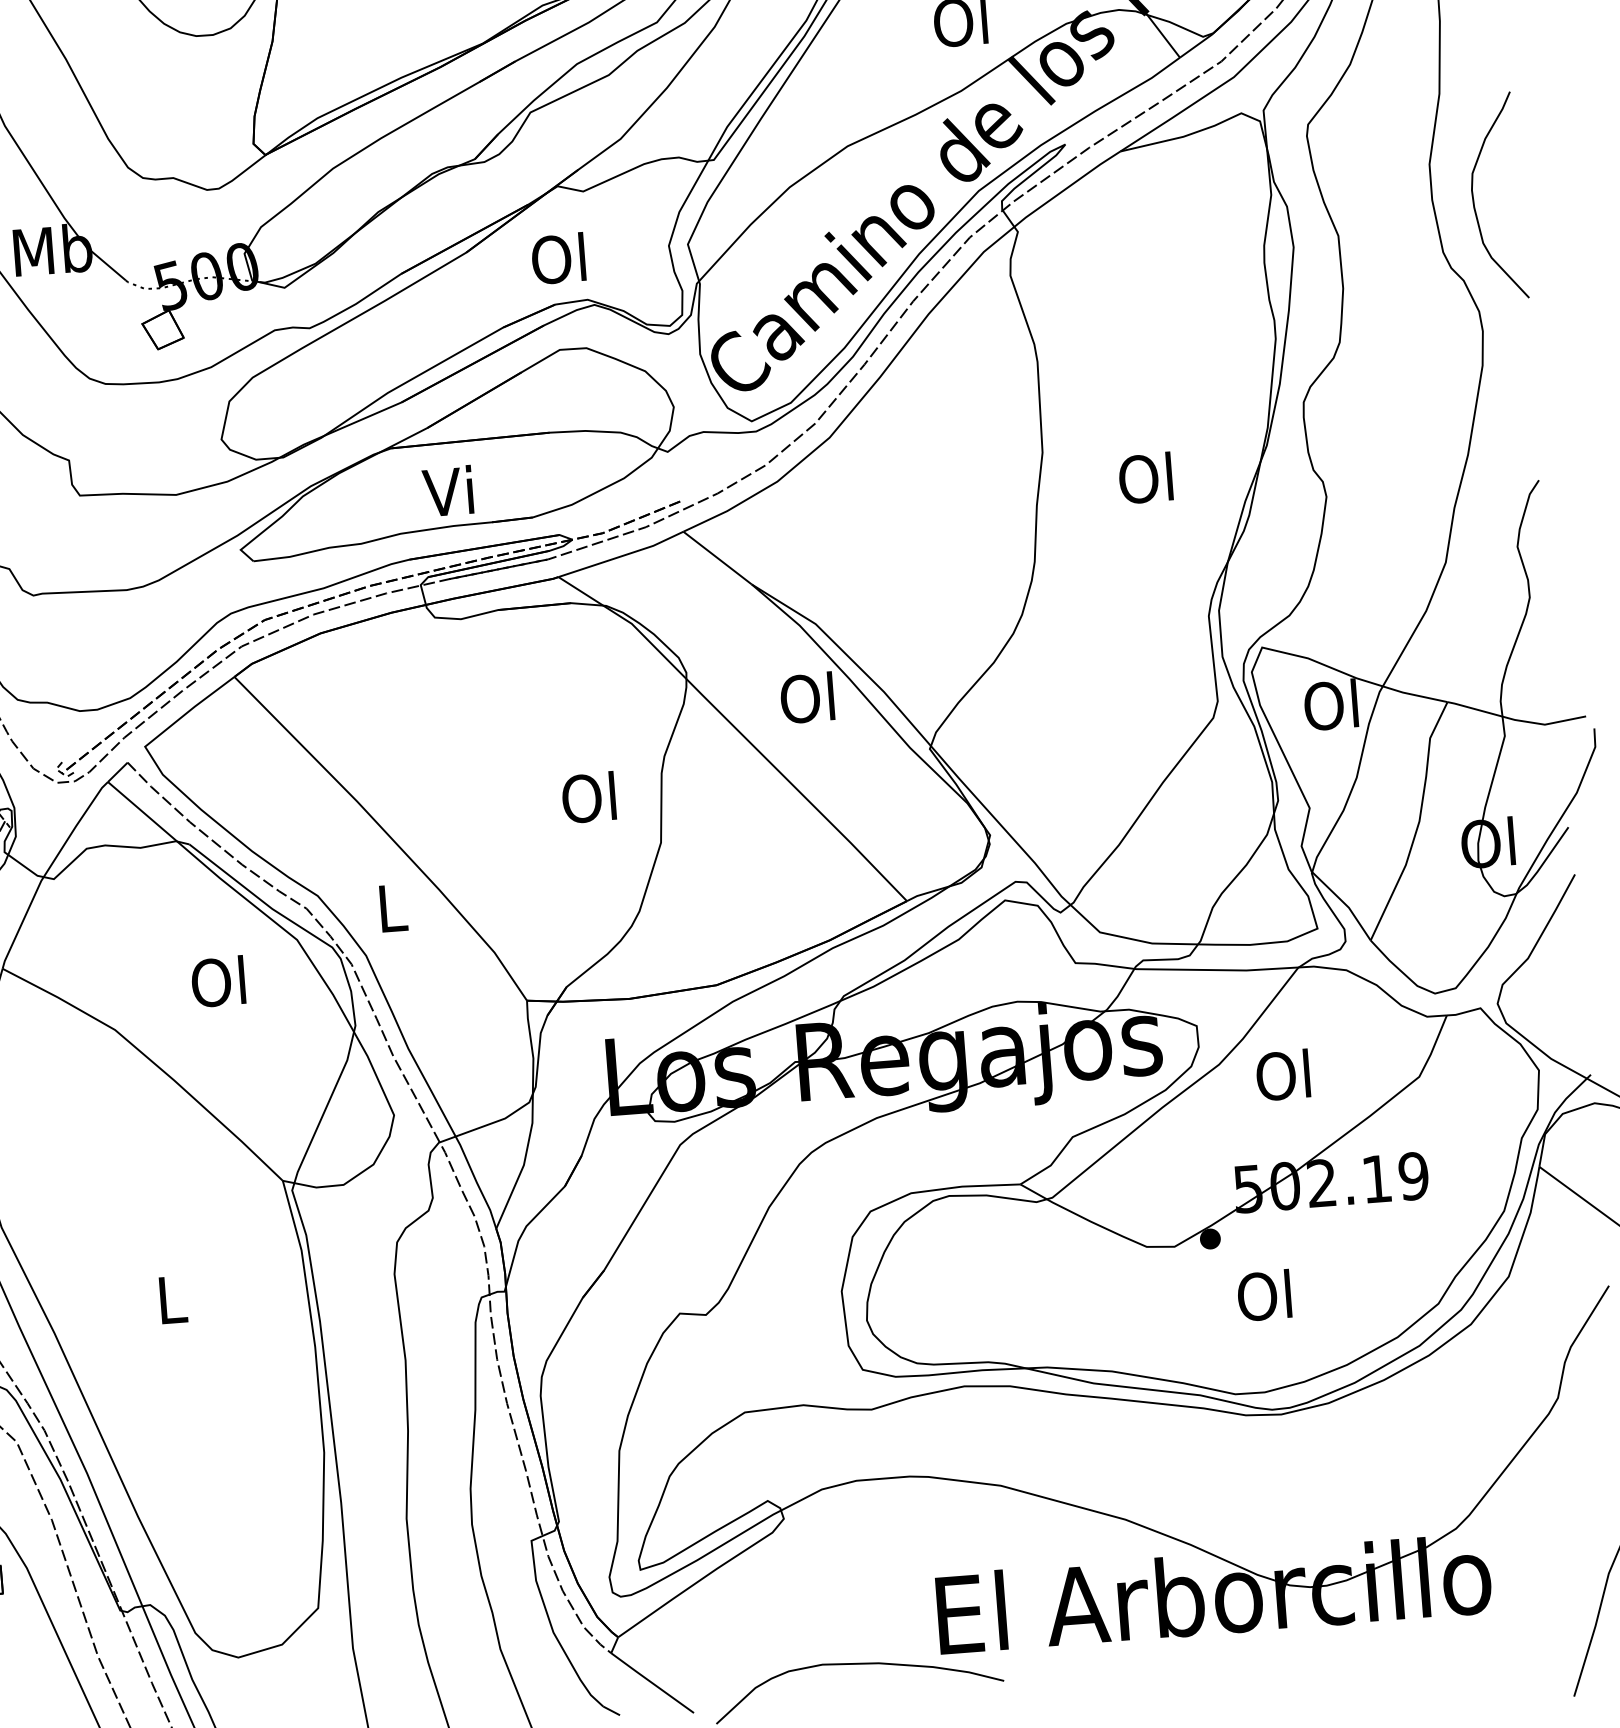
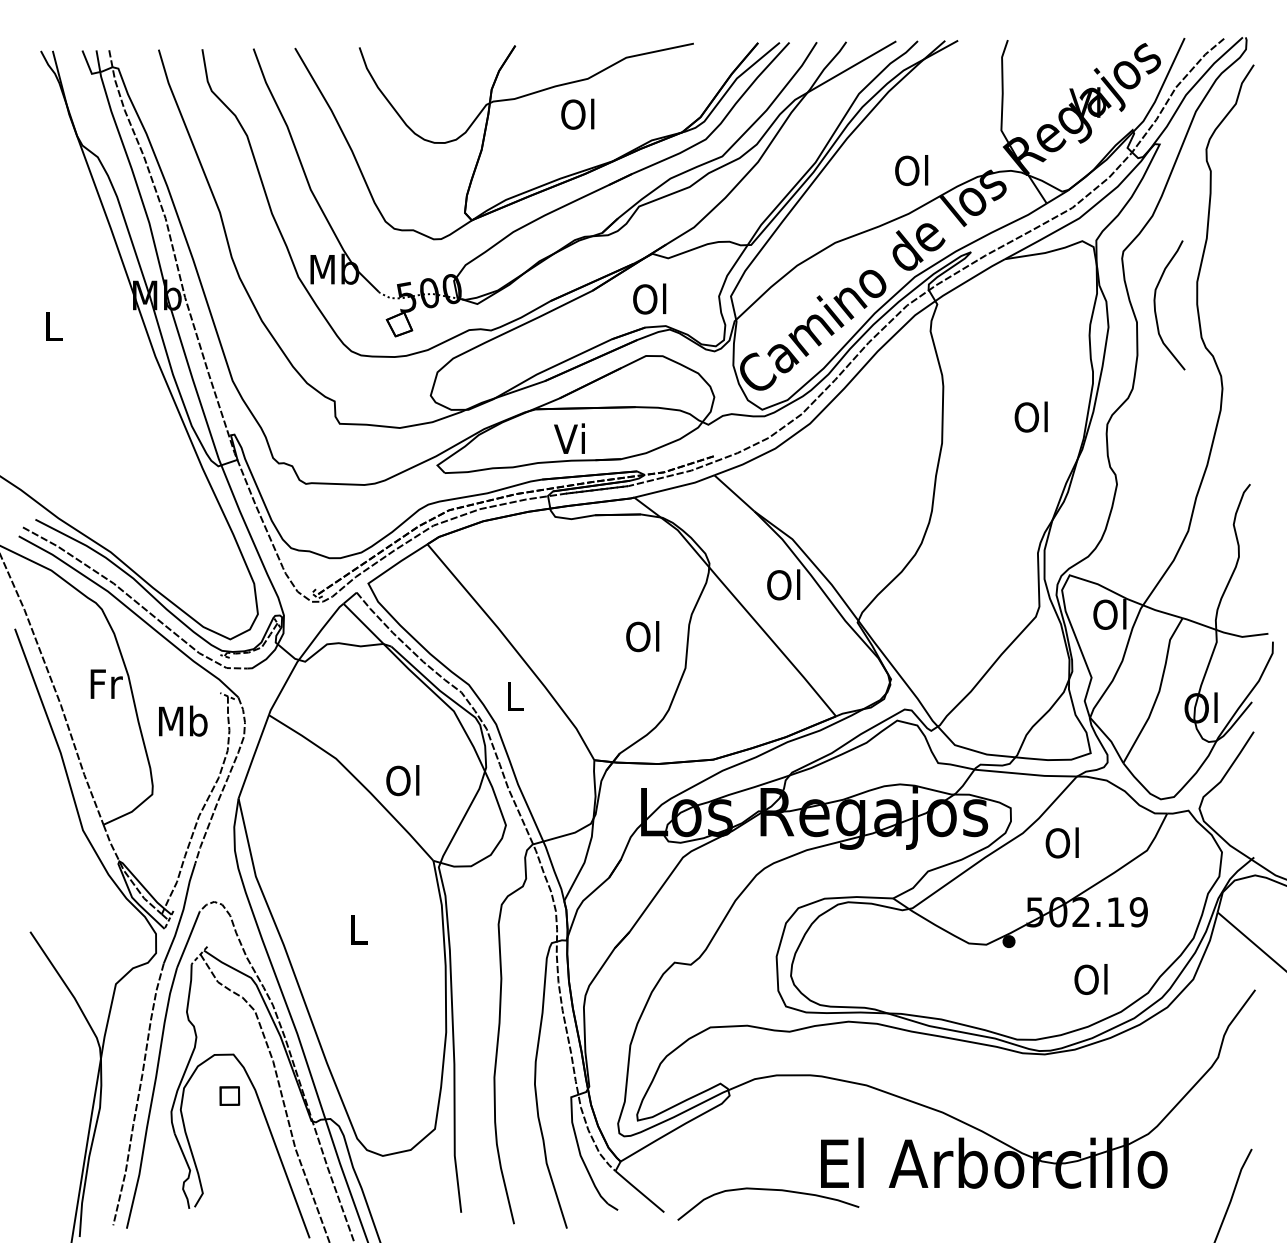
curve: (1474, 198) -> (1155, 305), moved
text: (1144, 477) -> (1030, 416), moved
text: (217, 981) -> (402, 780), moved
text: (1263, 1295) -> (1090, 979), moved

